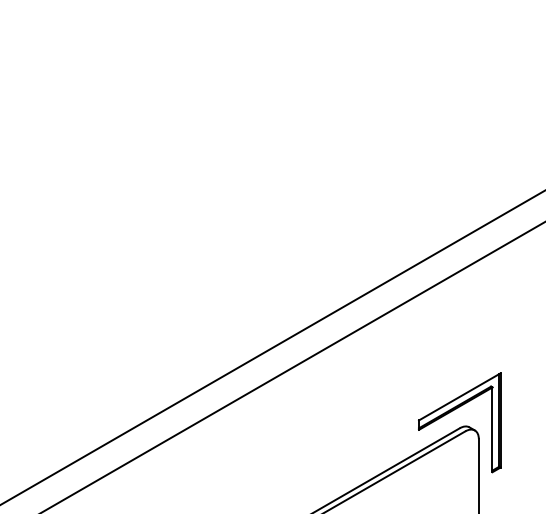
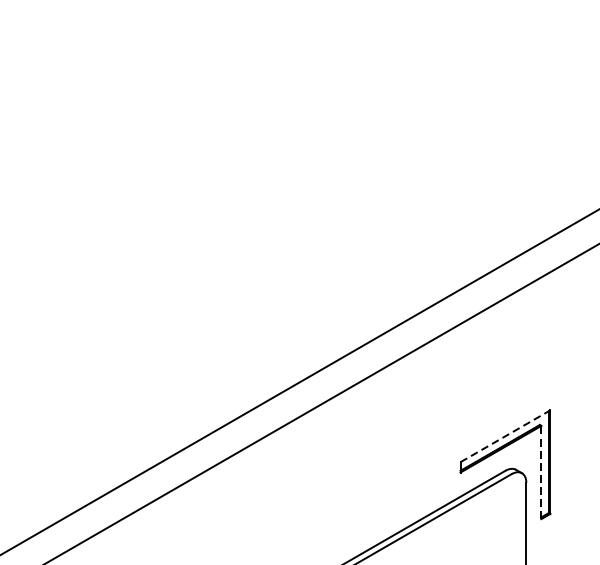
line: (460, 396) -> (506, 435), solid -> dashed
line: (492, 429) -> (541, 472), solid -> dashed

